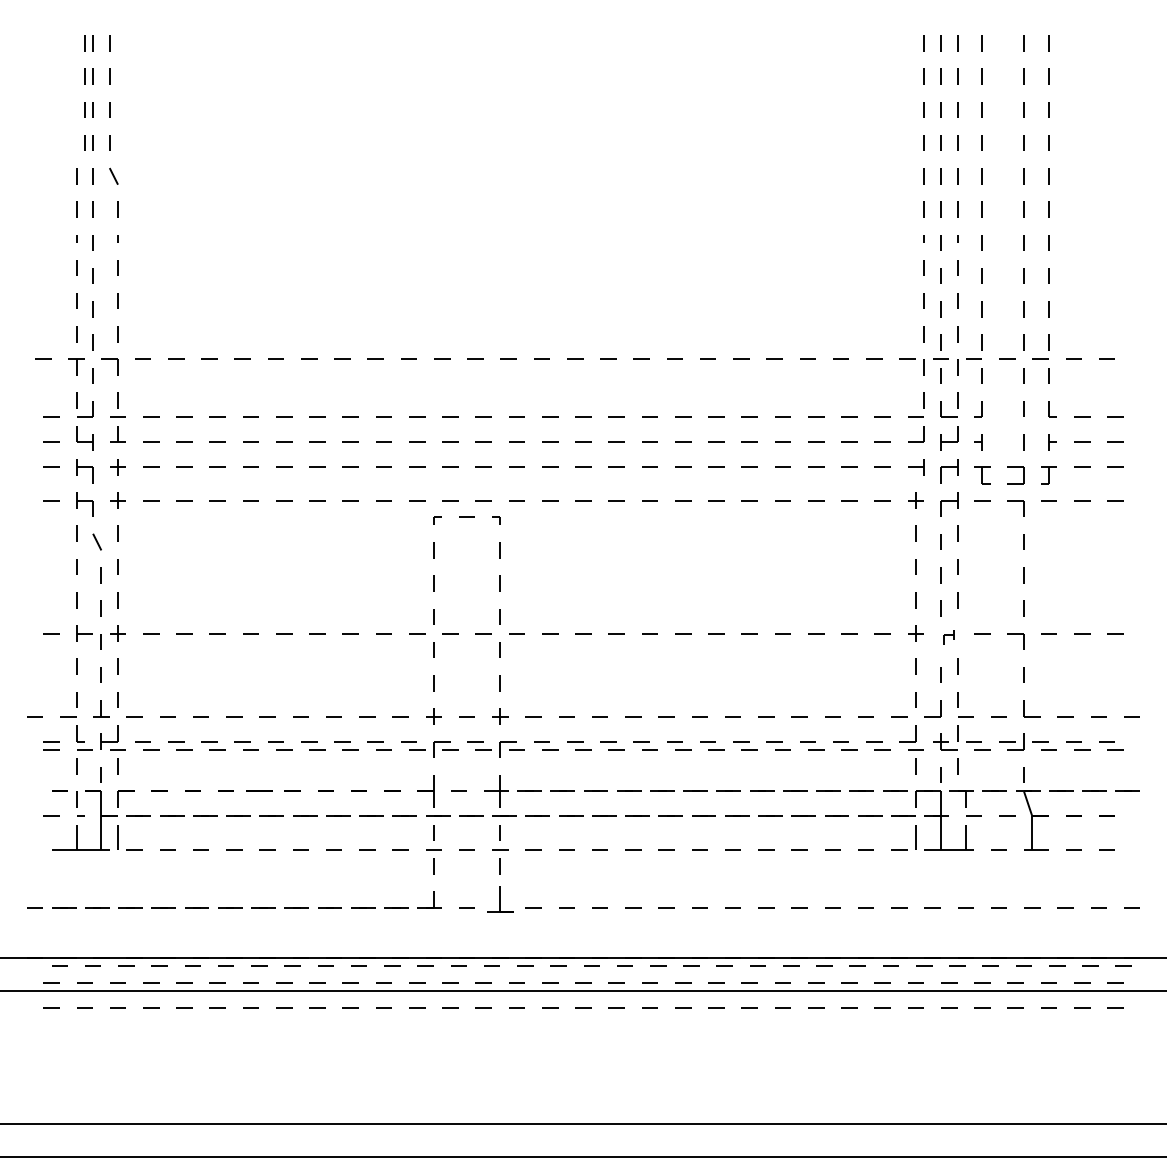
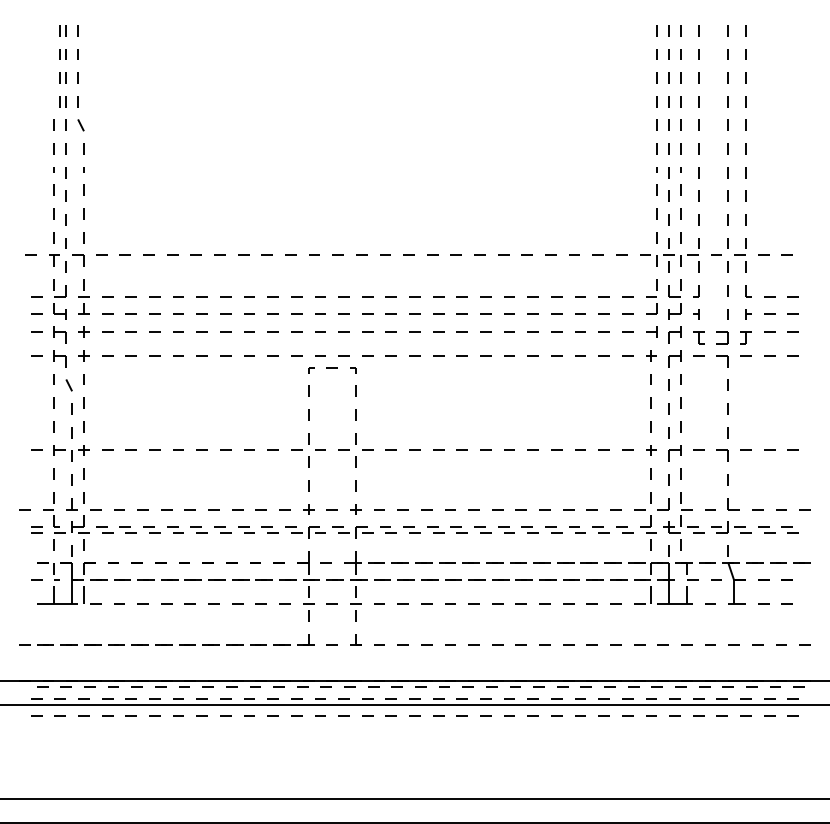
part: (948, 637) -> (674, 453), size x1.67
part: (259, 791) -> (184, 562), size x0.62
part: (499, 899) -> (355, 639), size x0.62

